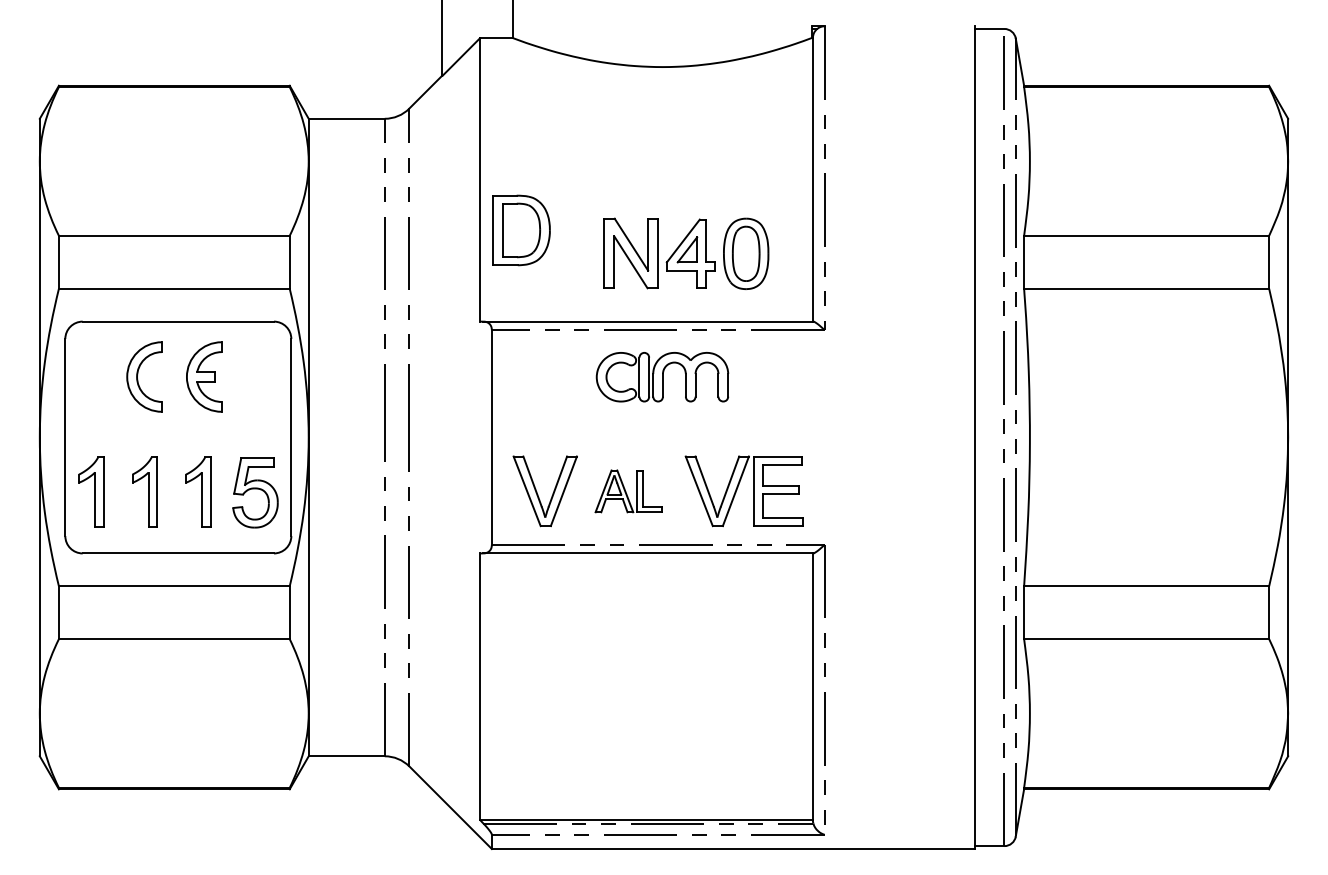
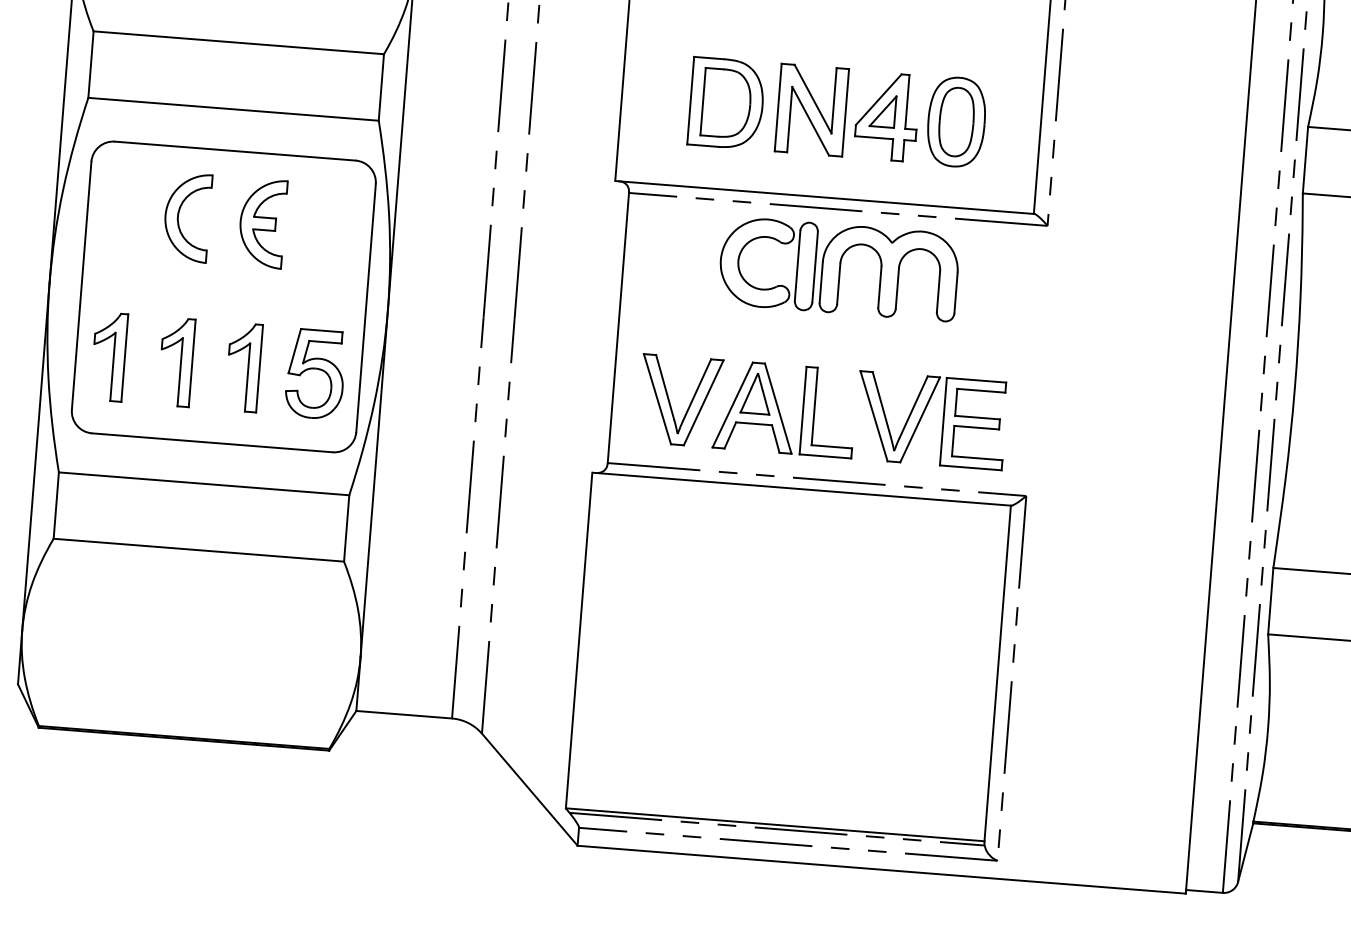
part: (521, 230) -> (726, 103), moved
part: (662, 376) -> (839, 268), size x1.43
part: (628, 491) -> (784, 409), size x1.67

